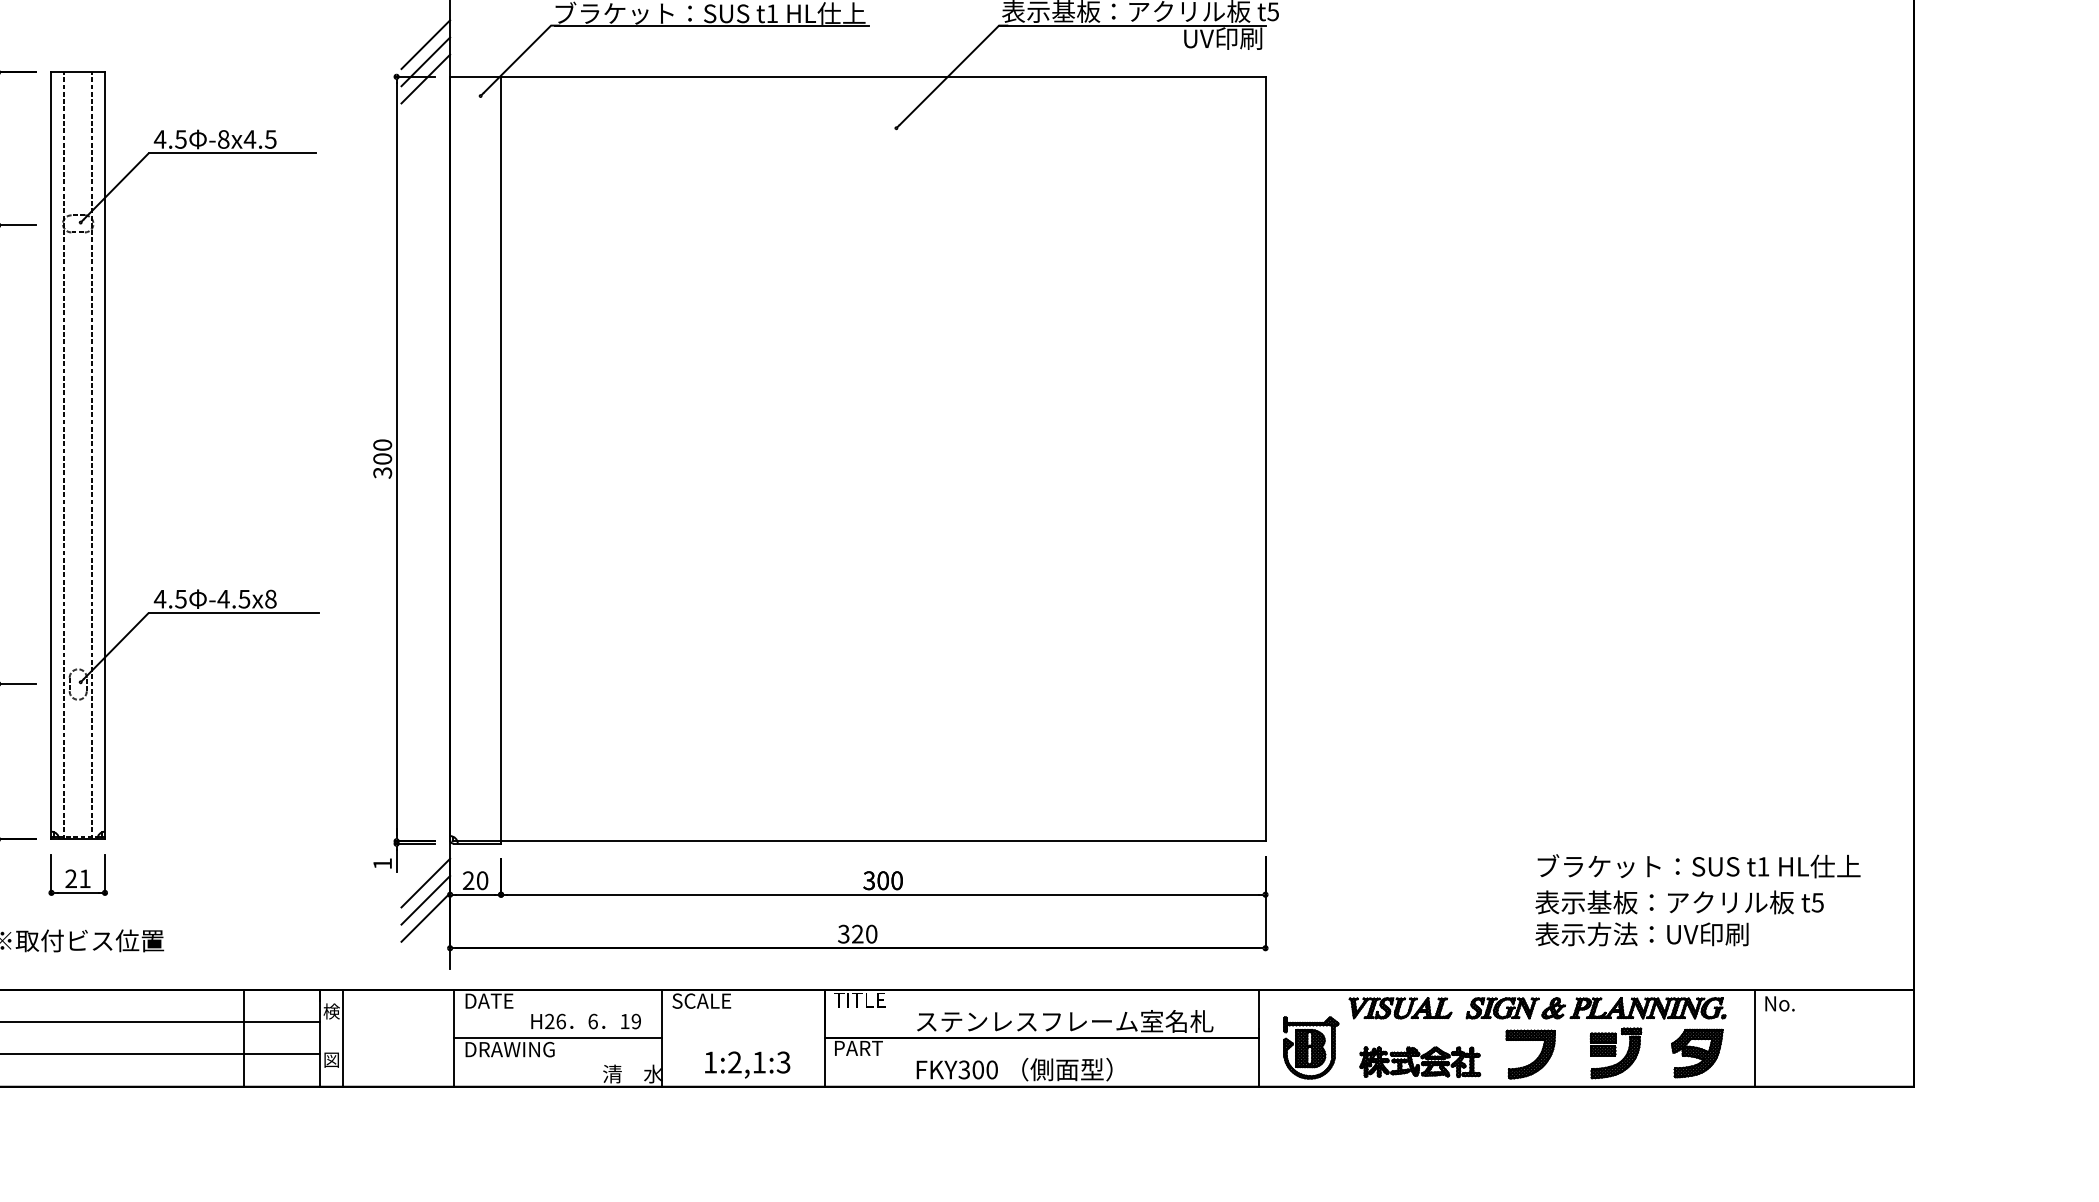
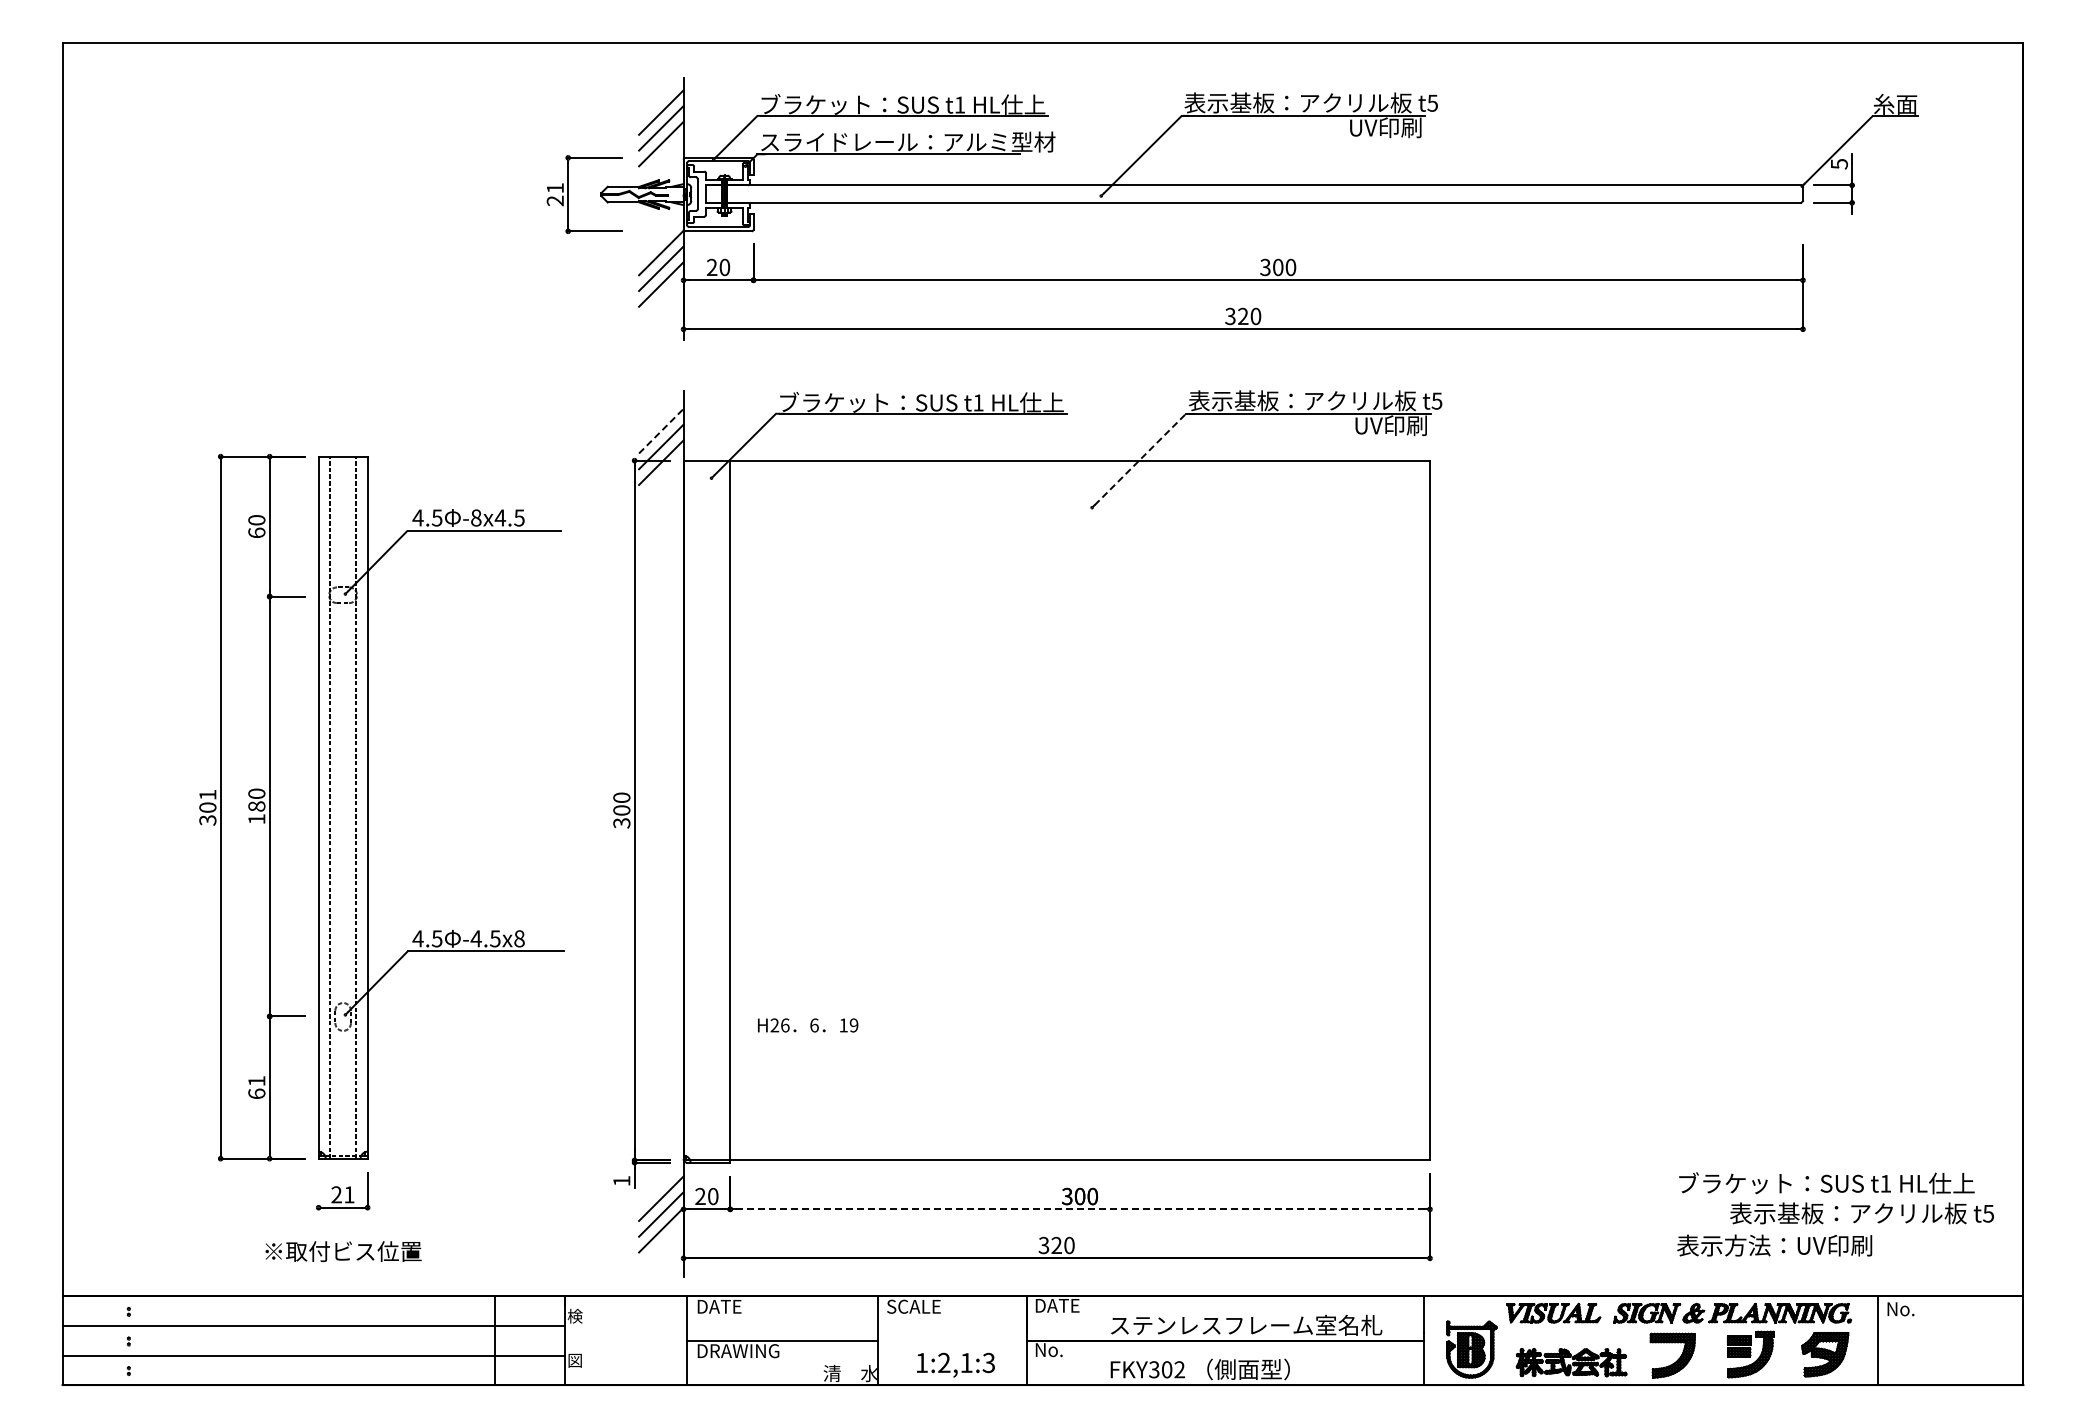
line: (426, 43) -> (661, 430), solid -> dashed
line: (952, 72) -> (1143, 456), solid -> dashed
line: (51, 873) -> (318, 1189), removed
line: (883, 894) -> (1080, 1209), solid -> dashed
text: (1678, 902) -> (1861, 1213), moved
text: (859, 999) -> (1058, 1305), TITLE -> DATE
text: (586, 1021) -> (808, 1025), moved
line: (342, 1037) -> (585, 1340), removed
text: (859, 1048) -> (1058, 1350), PART -> No.
text: (991, 1069) -> (1179, 1369), FKY300 -> FKY302

